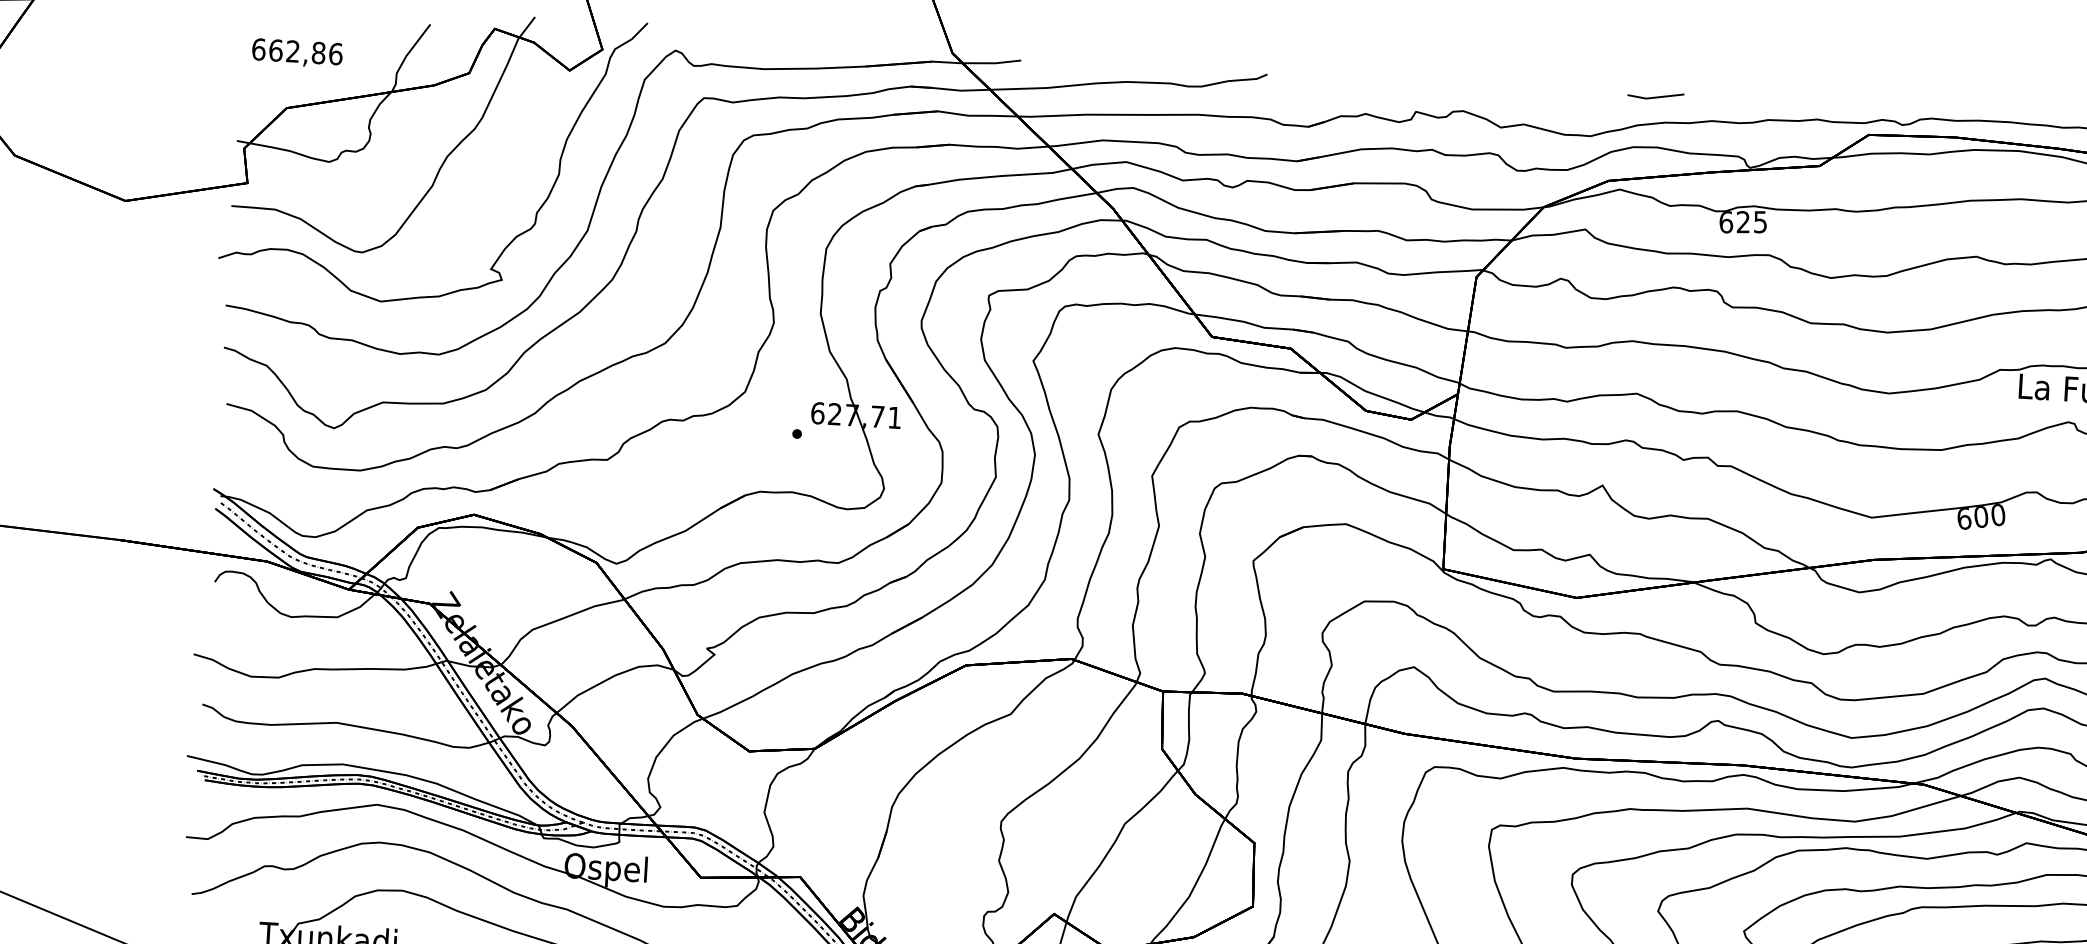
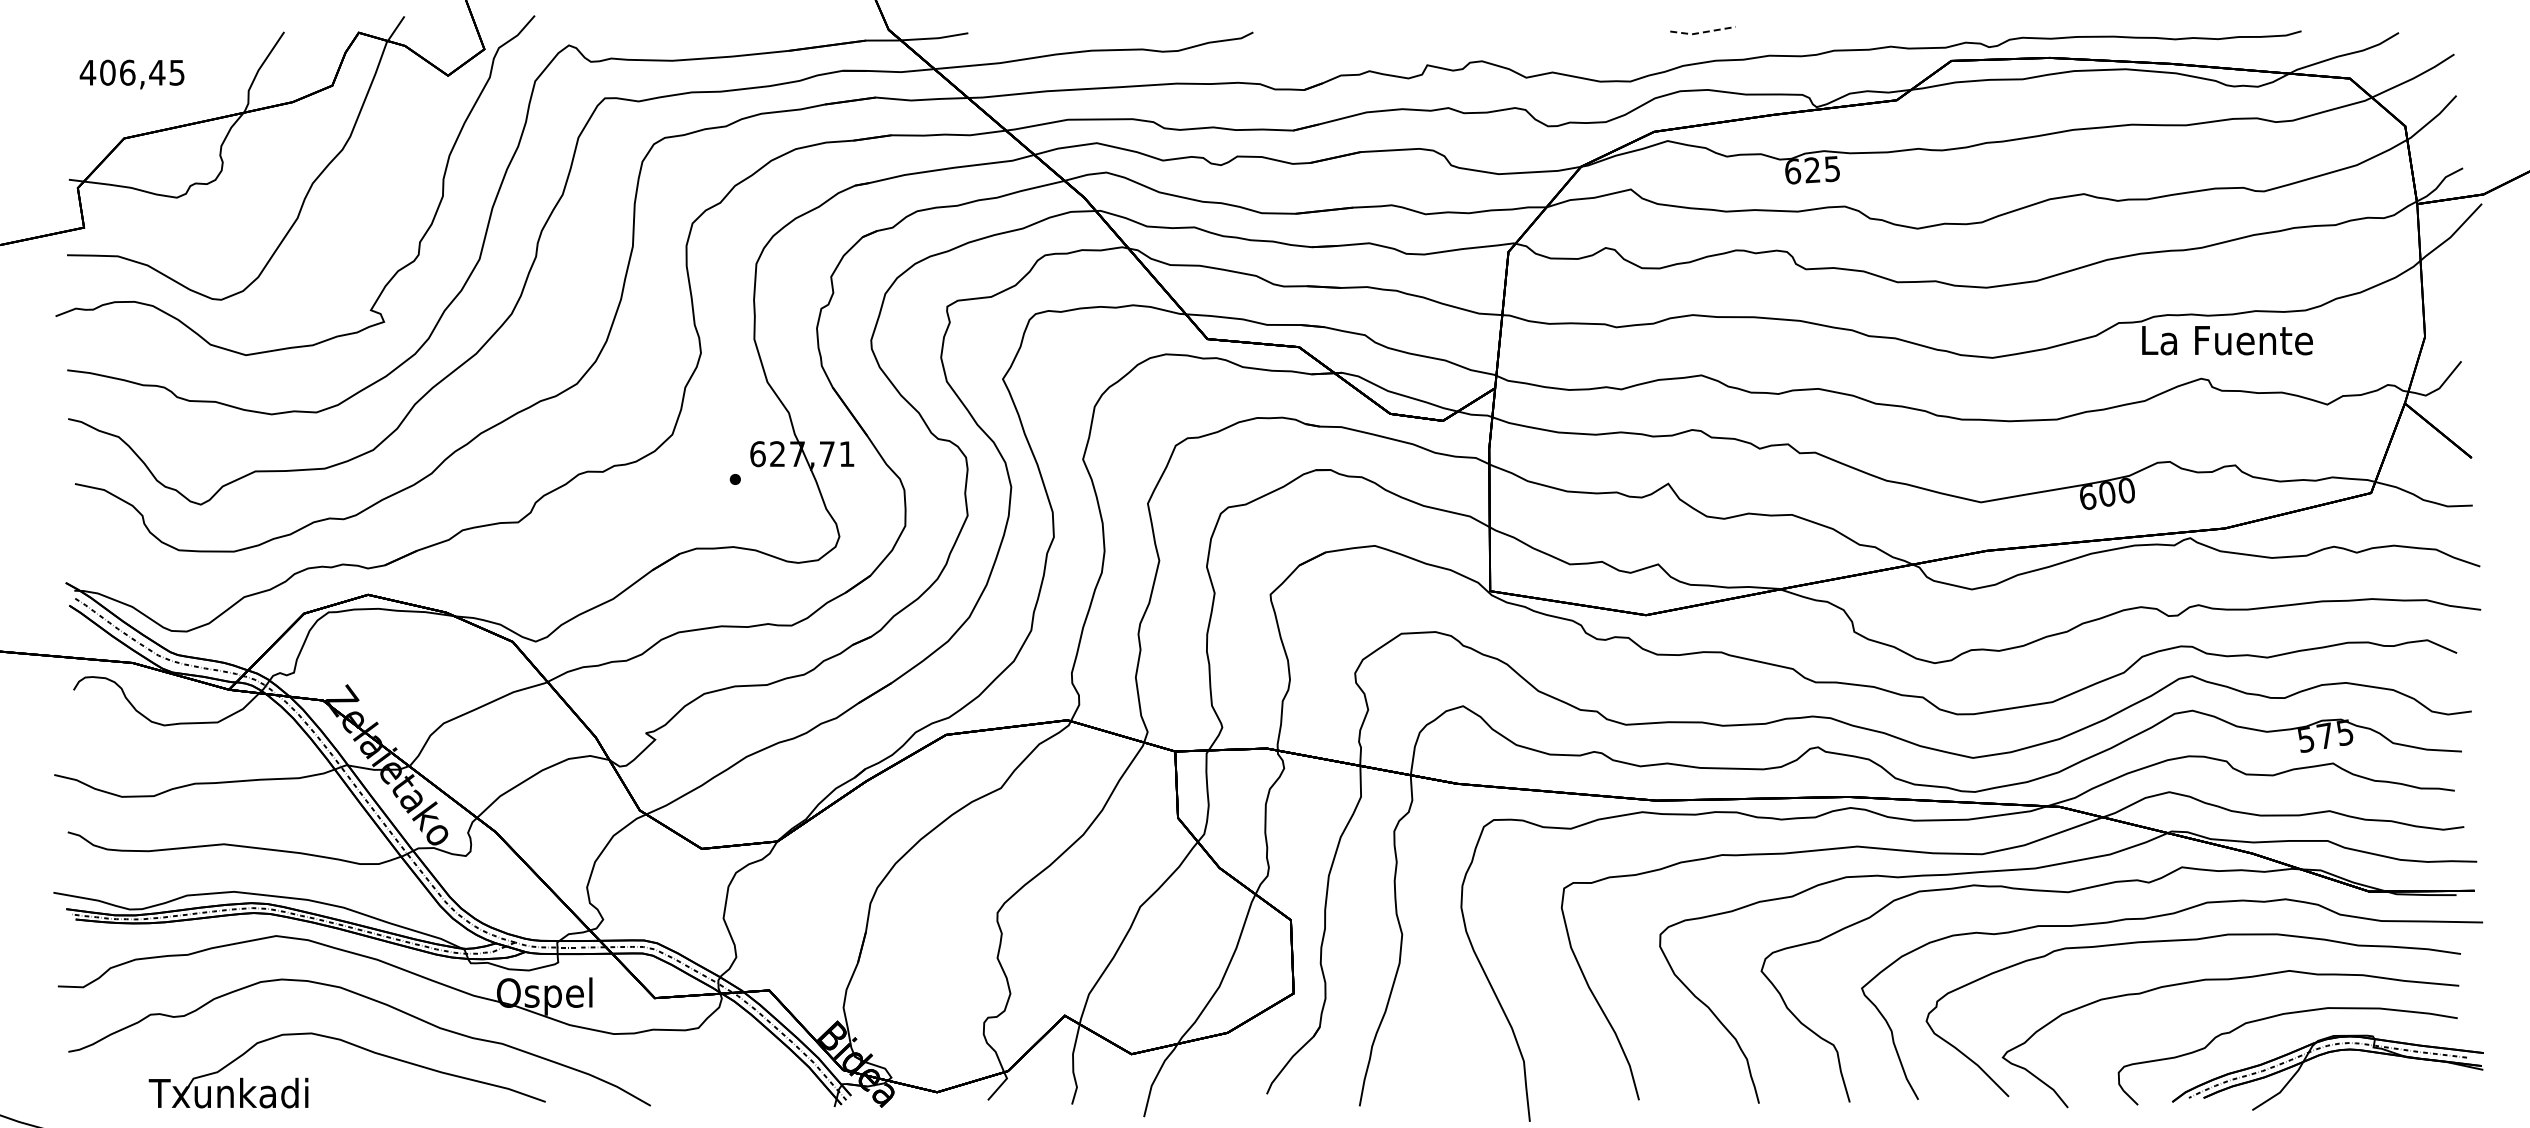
text: (297, 51) -> (132, 72), 662,86 -> 406,45
line: (1655, 97) -> (1702, 32), solid -> dashed

